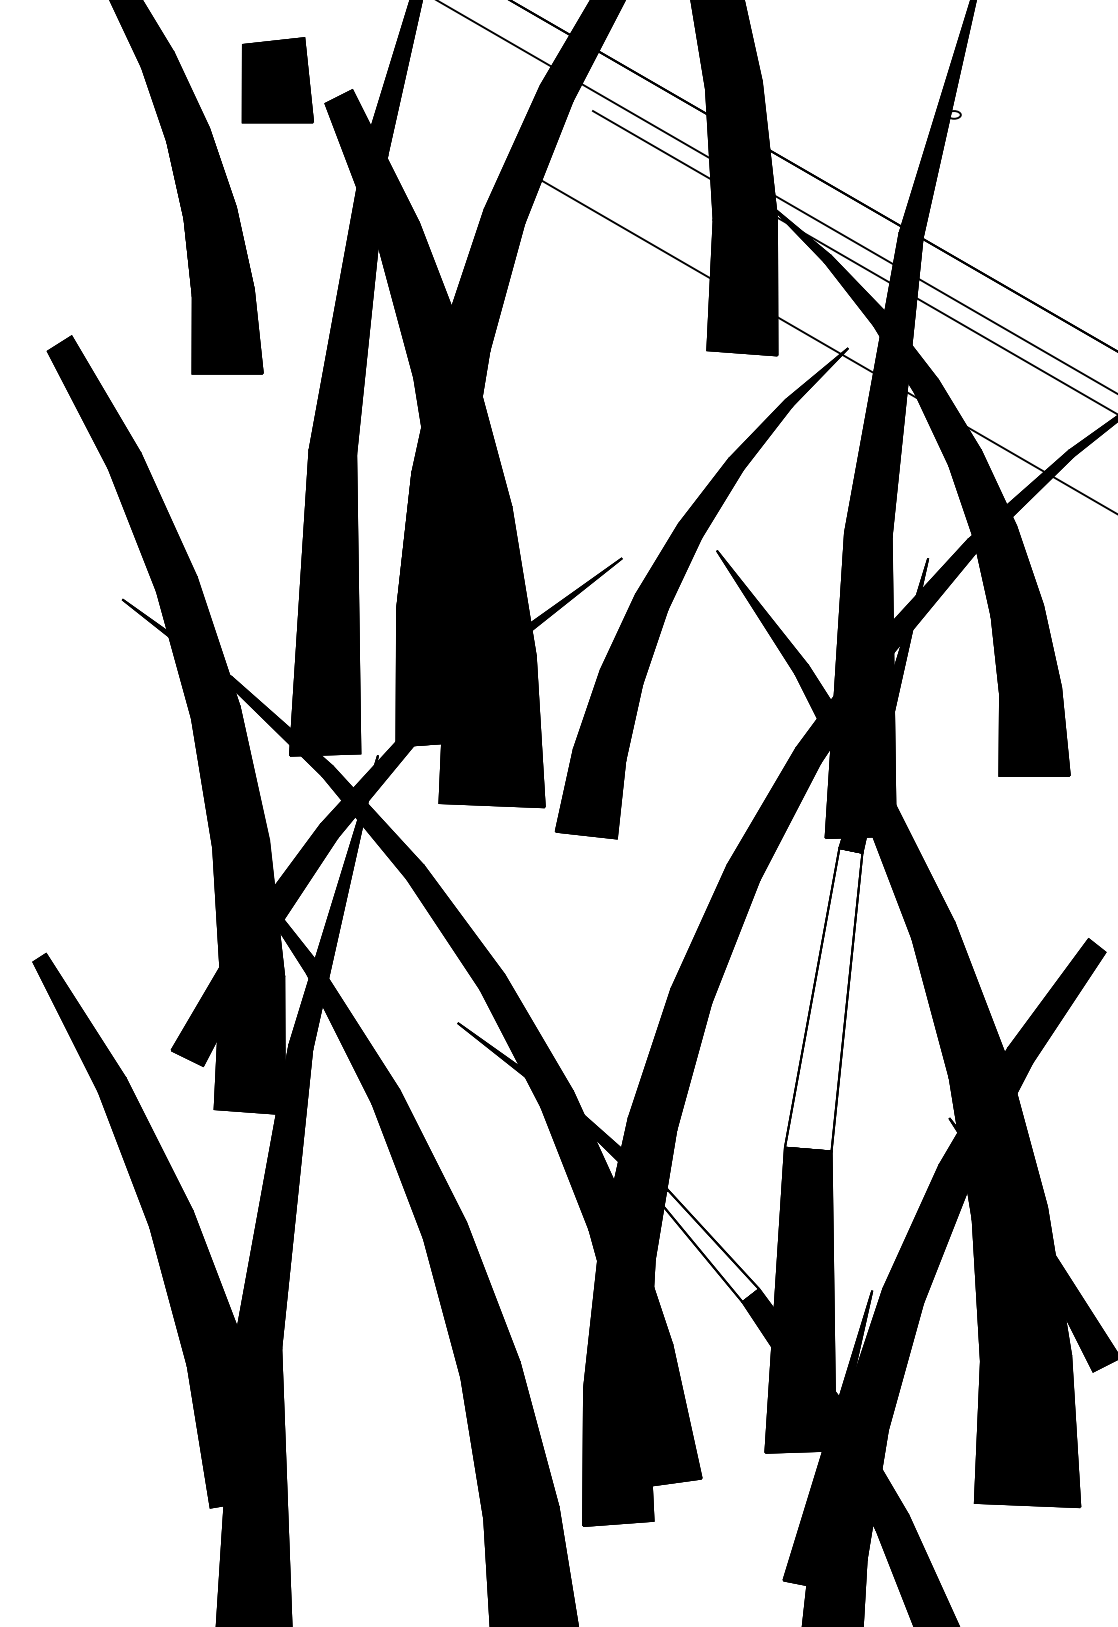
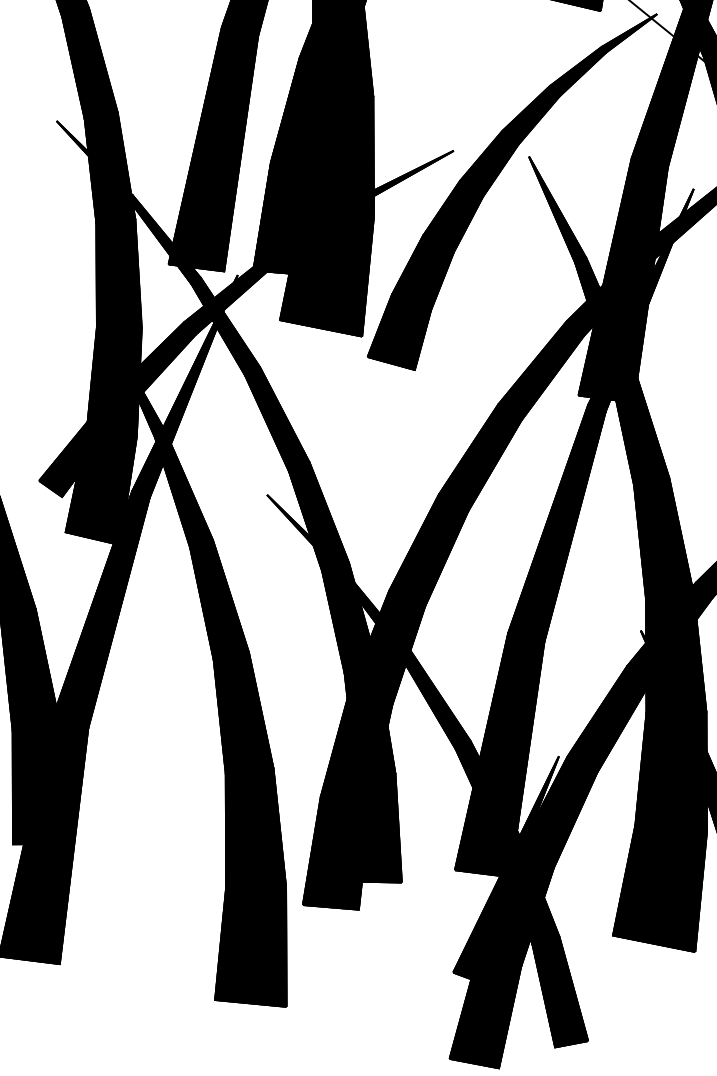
fill: (823, 999) -> (556, 521), added
fill: (708, 1245) -> (436, 700), added

